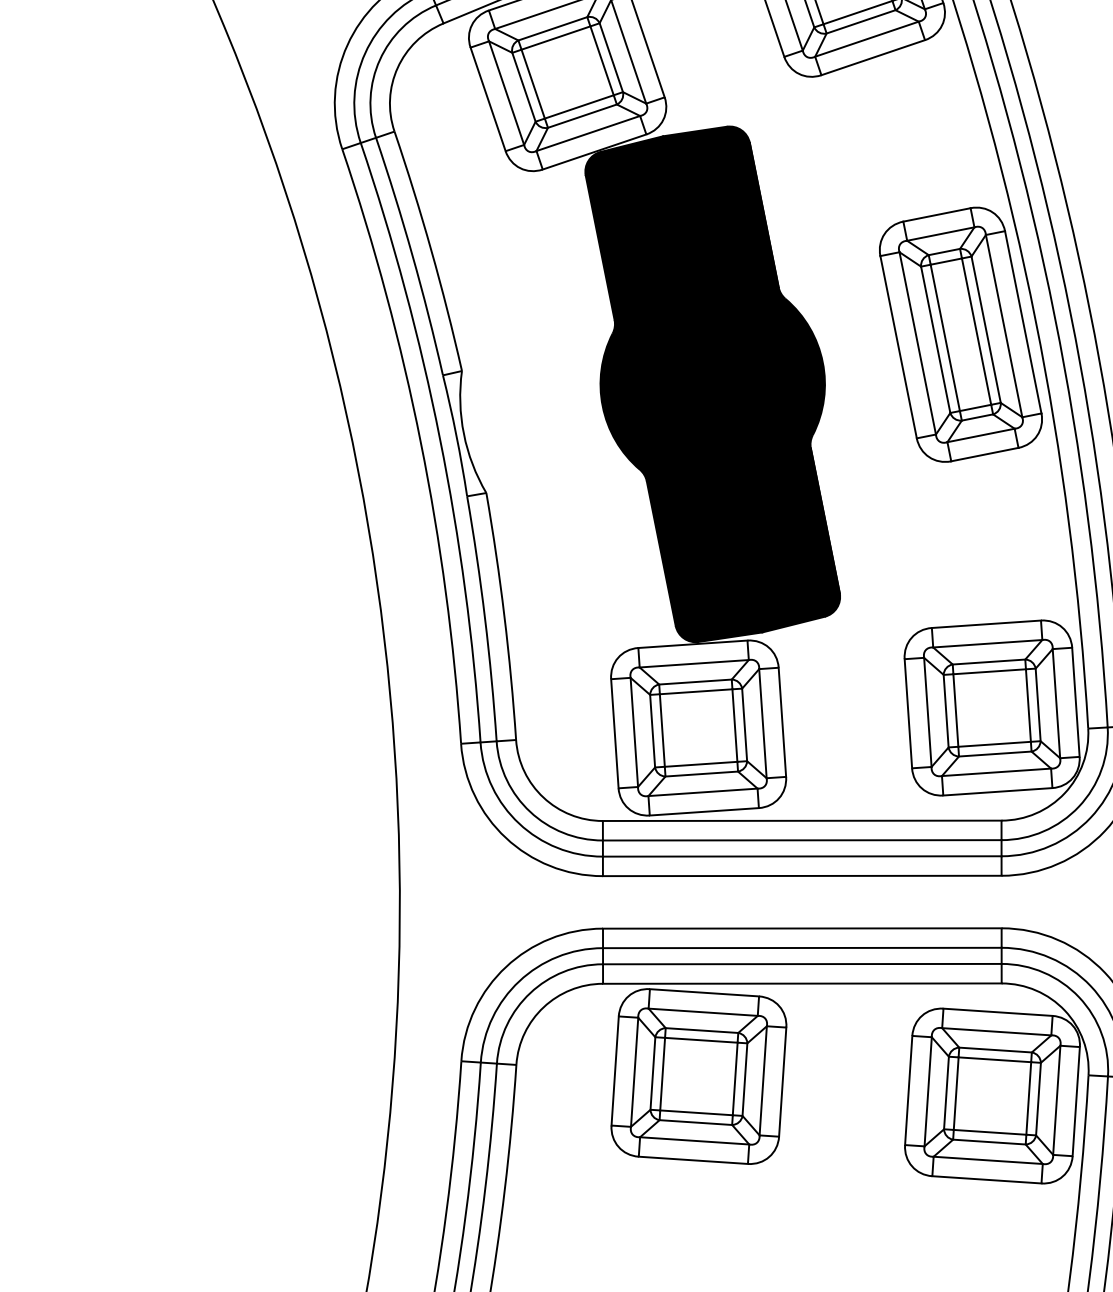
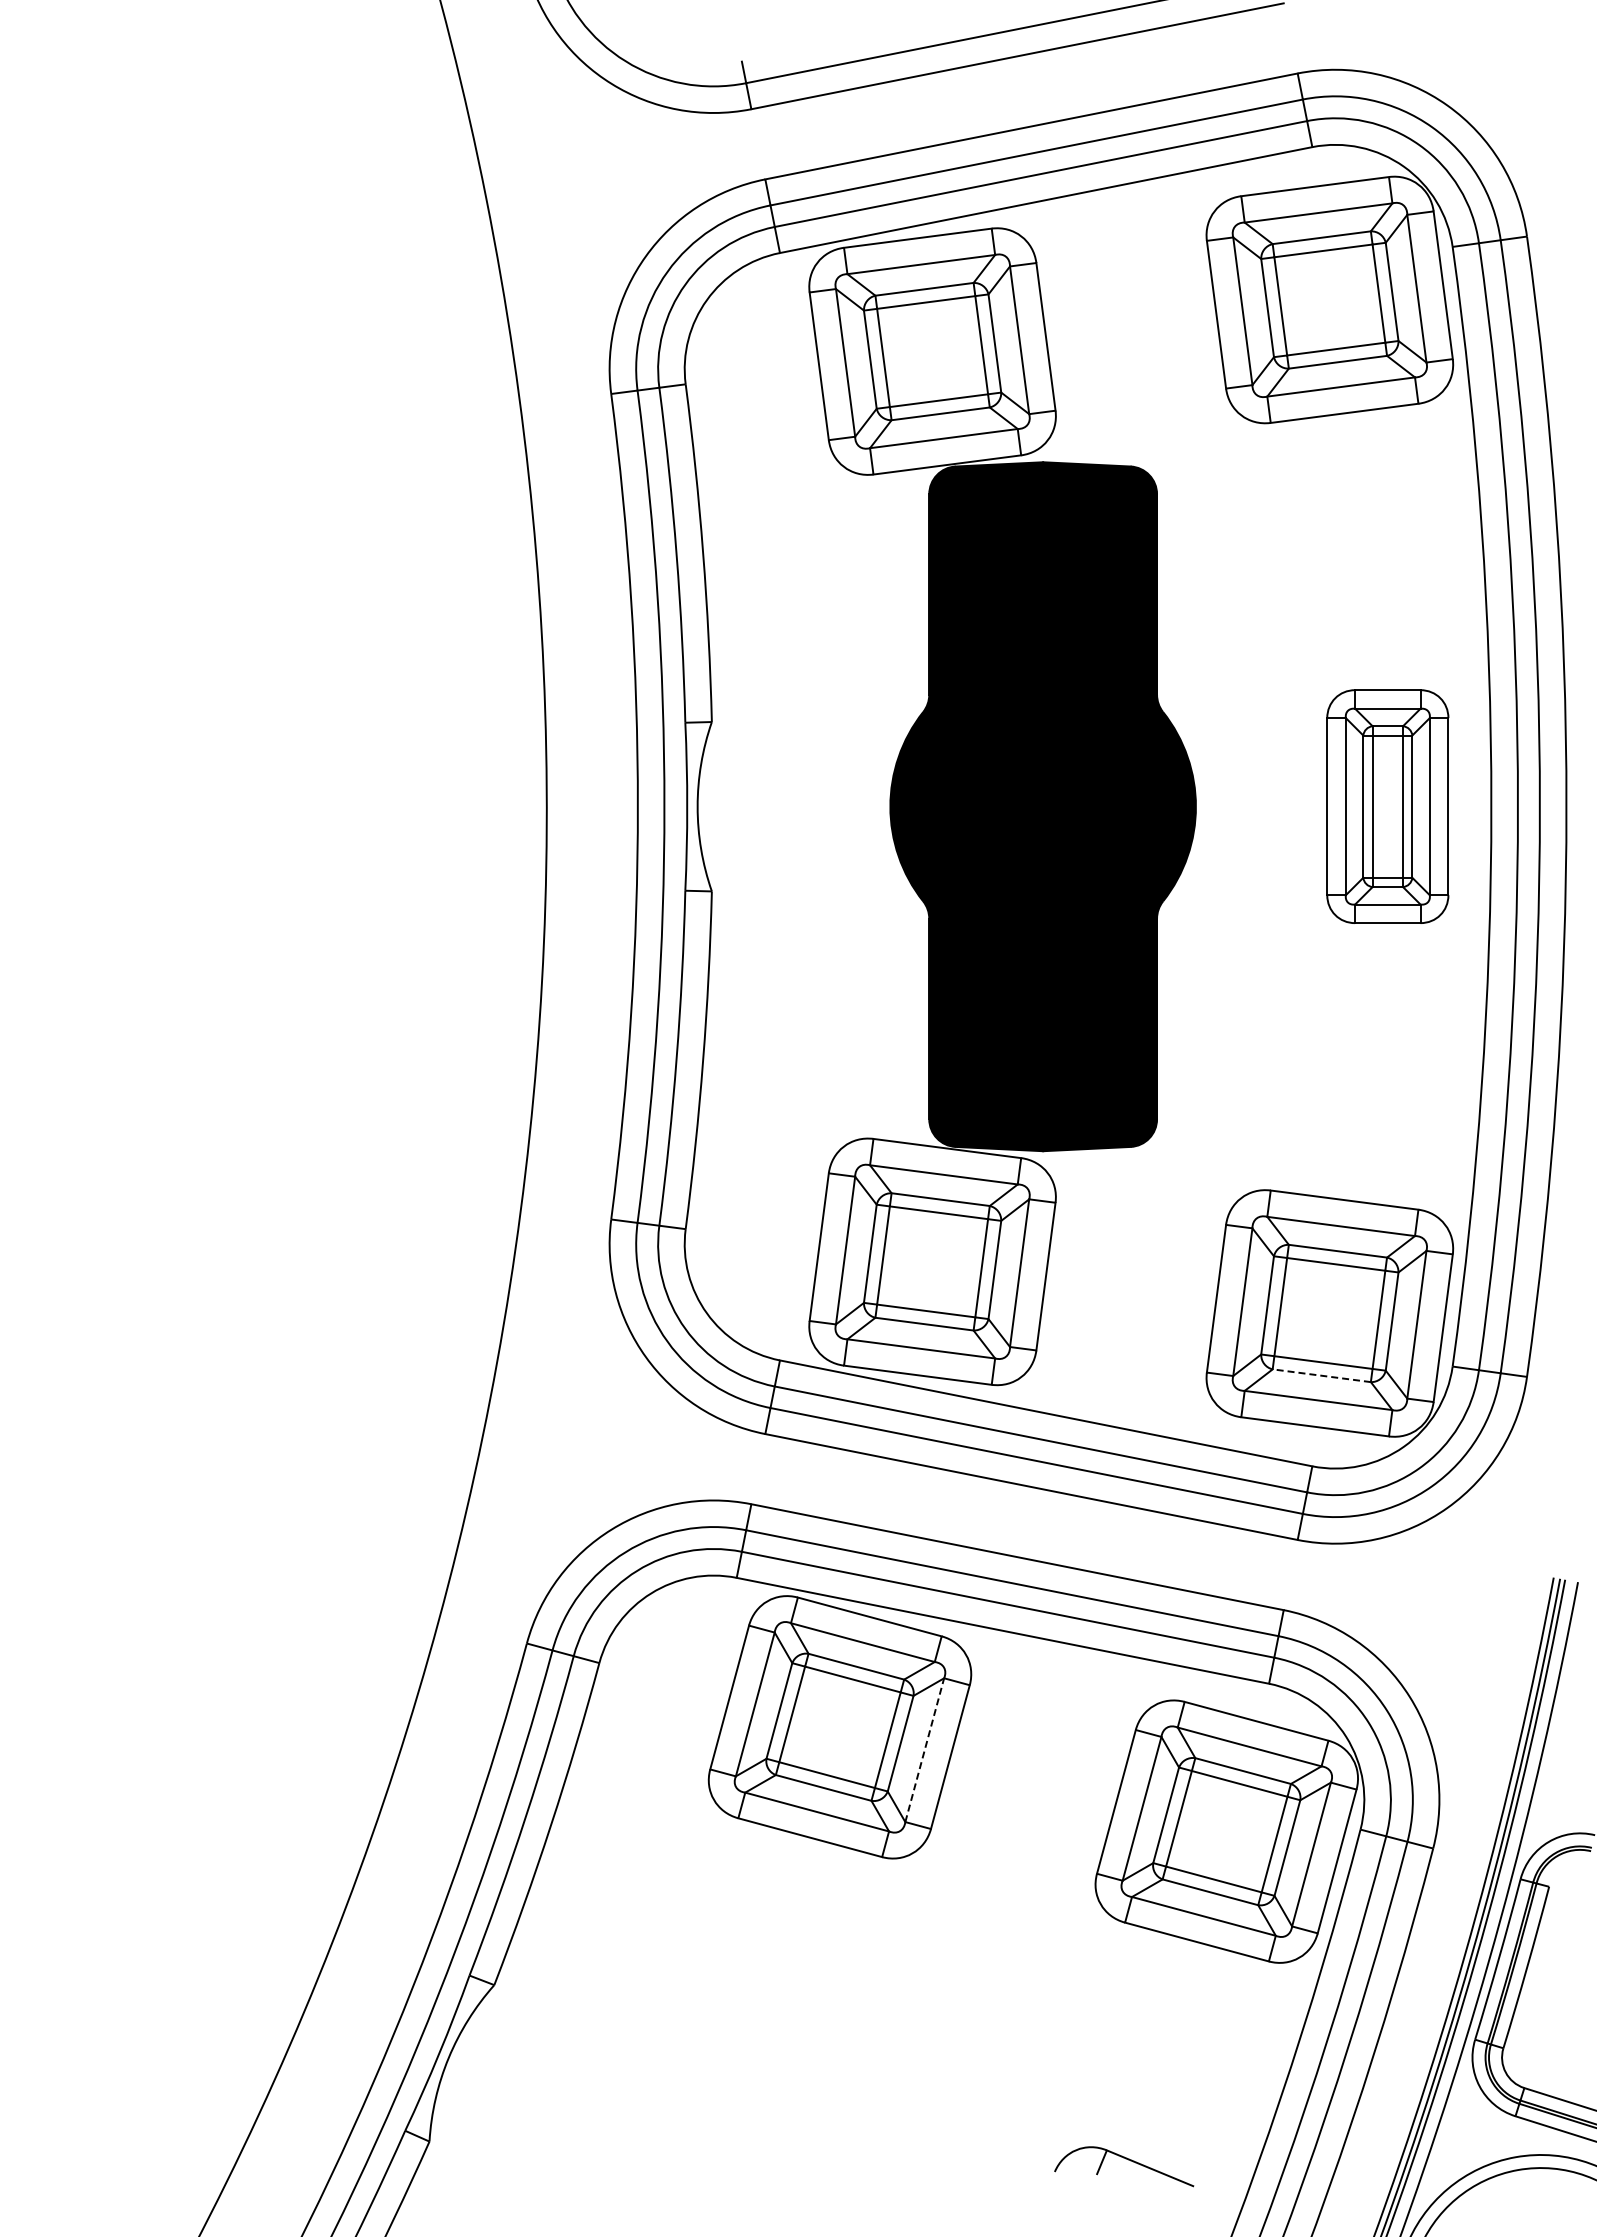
part: (960, 334) -> (1387, 806), size x0.7
line: (995, 753) -> (1321, 1375), solid -> dashed
line: (762, 1080) -> (924, 1749), solid -> dashed

